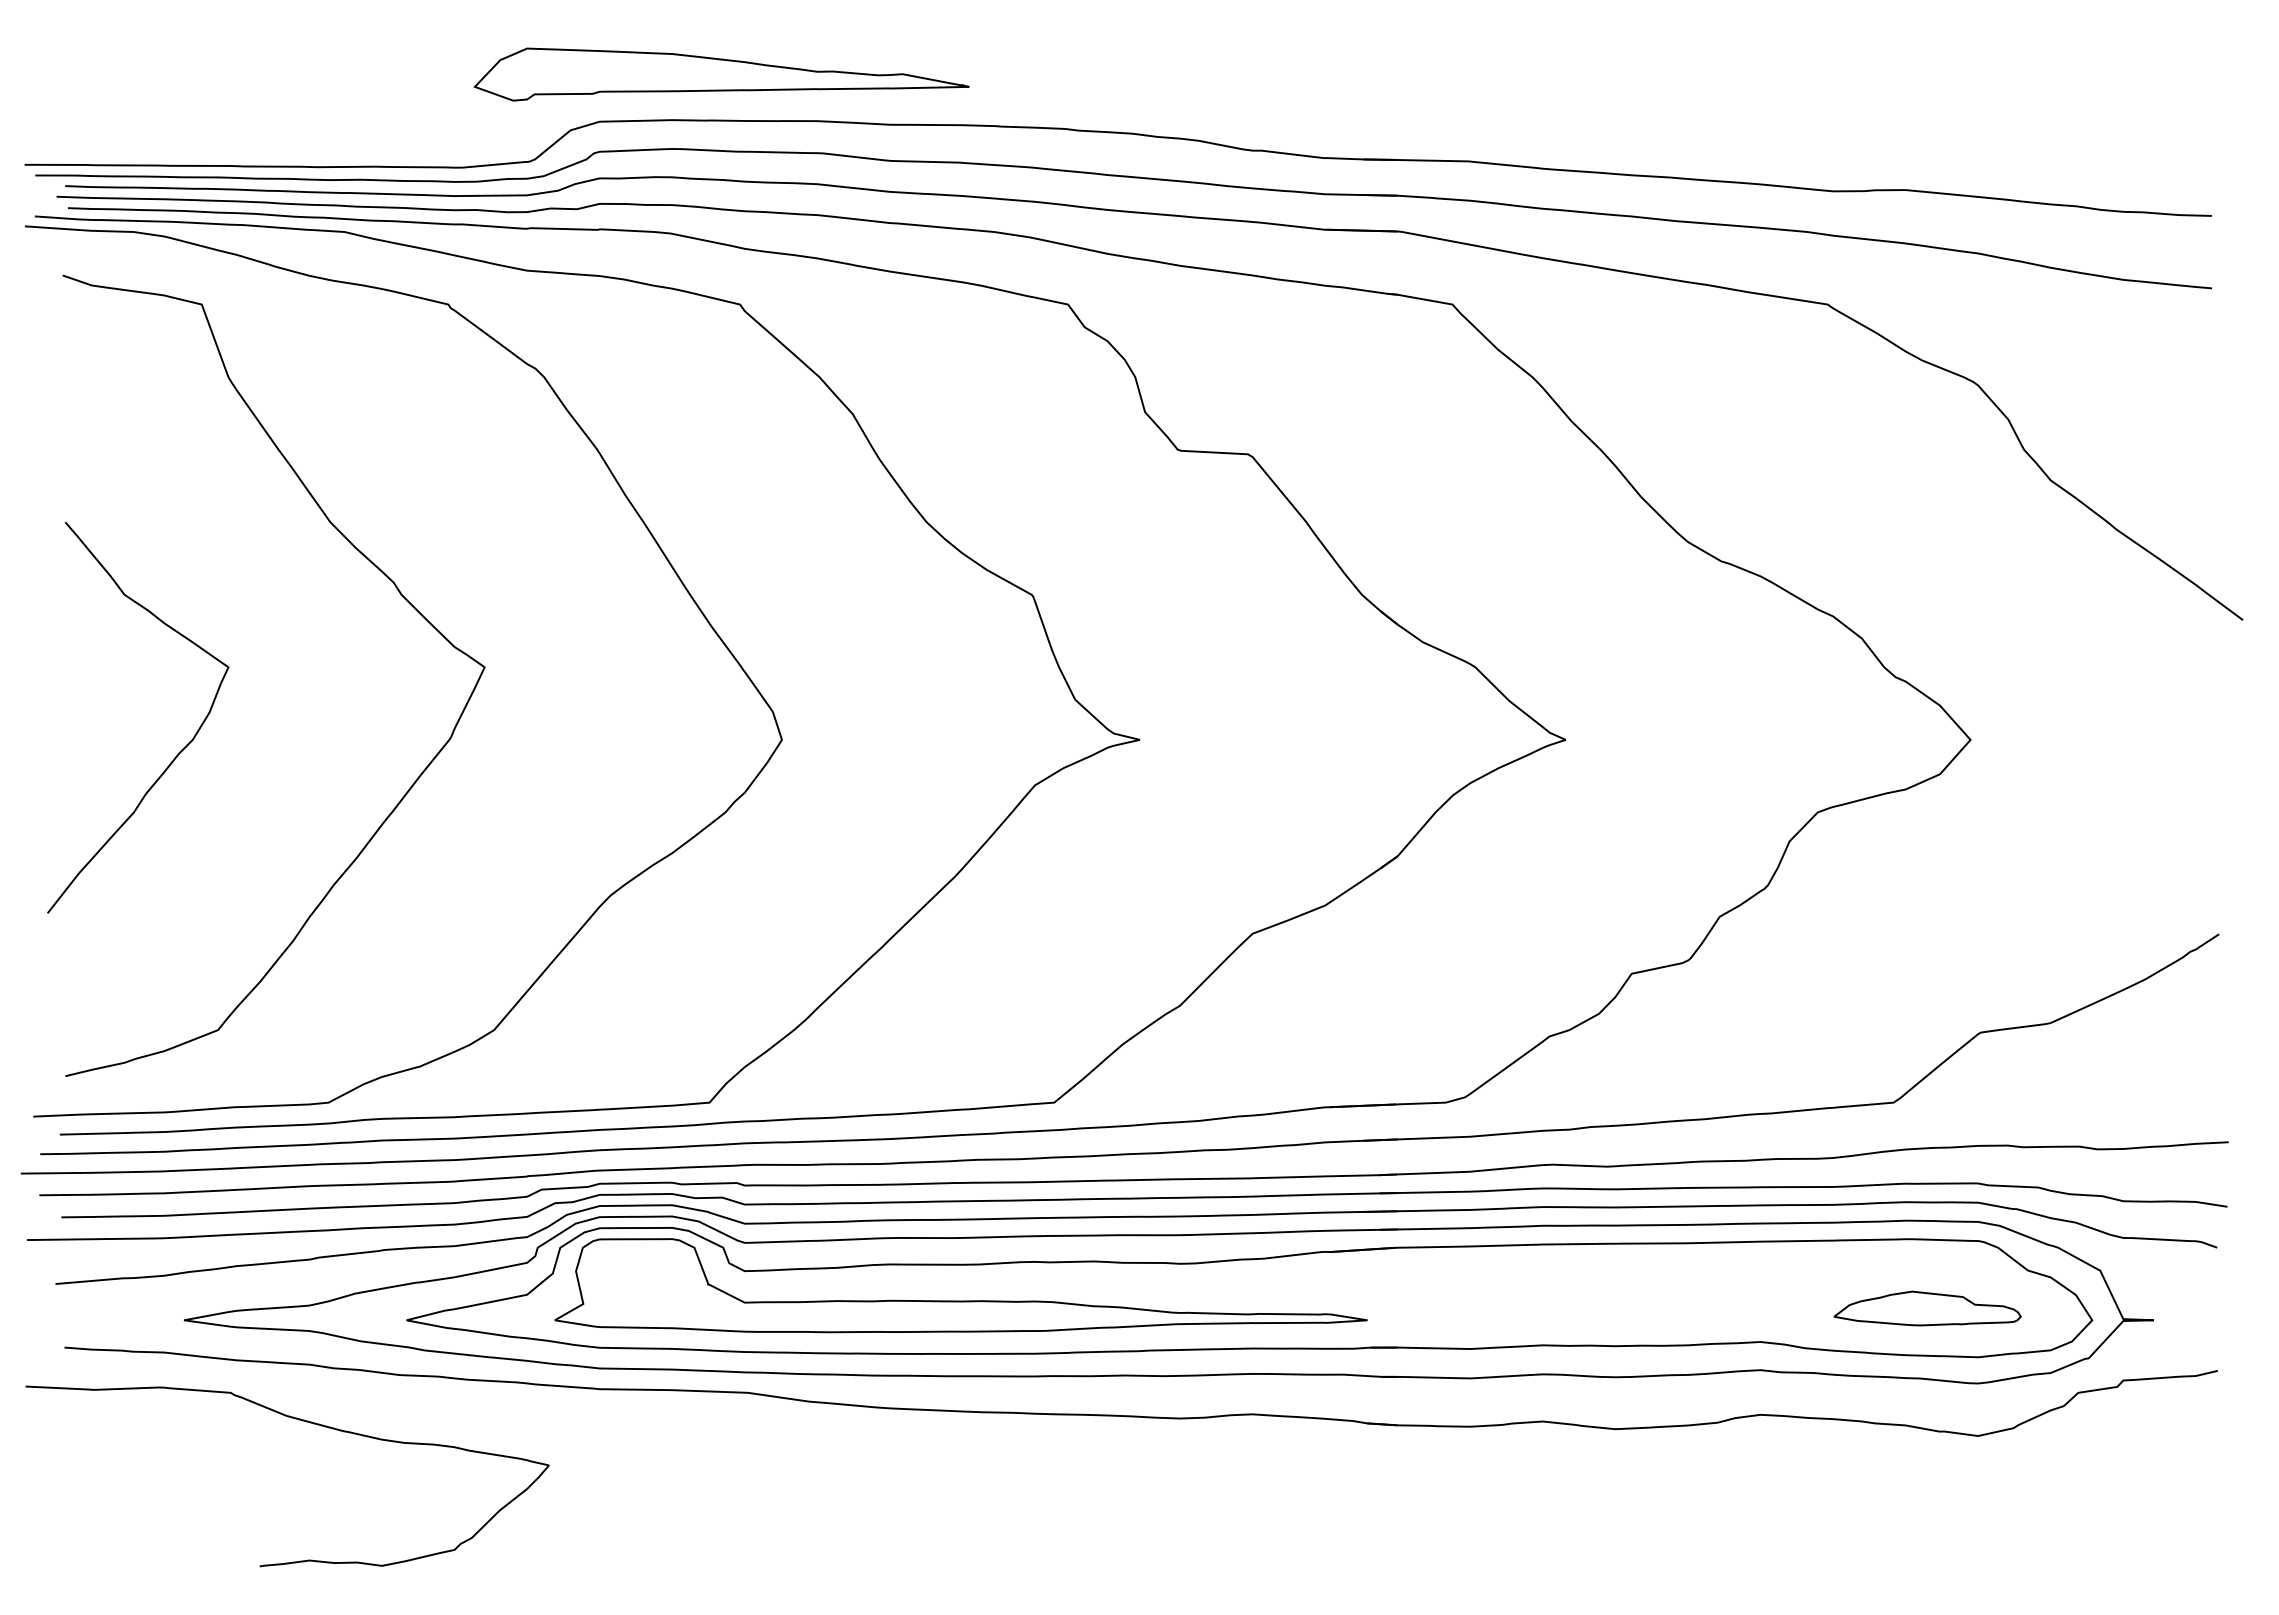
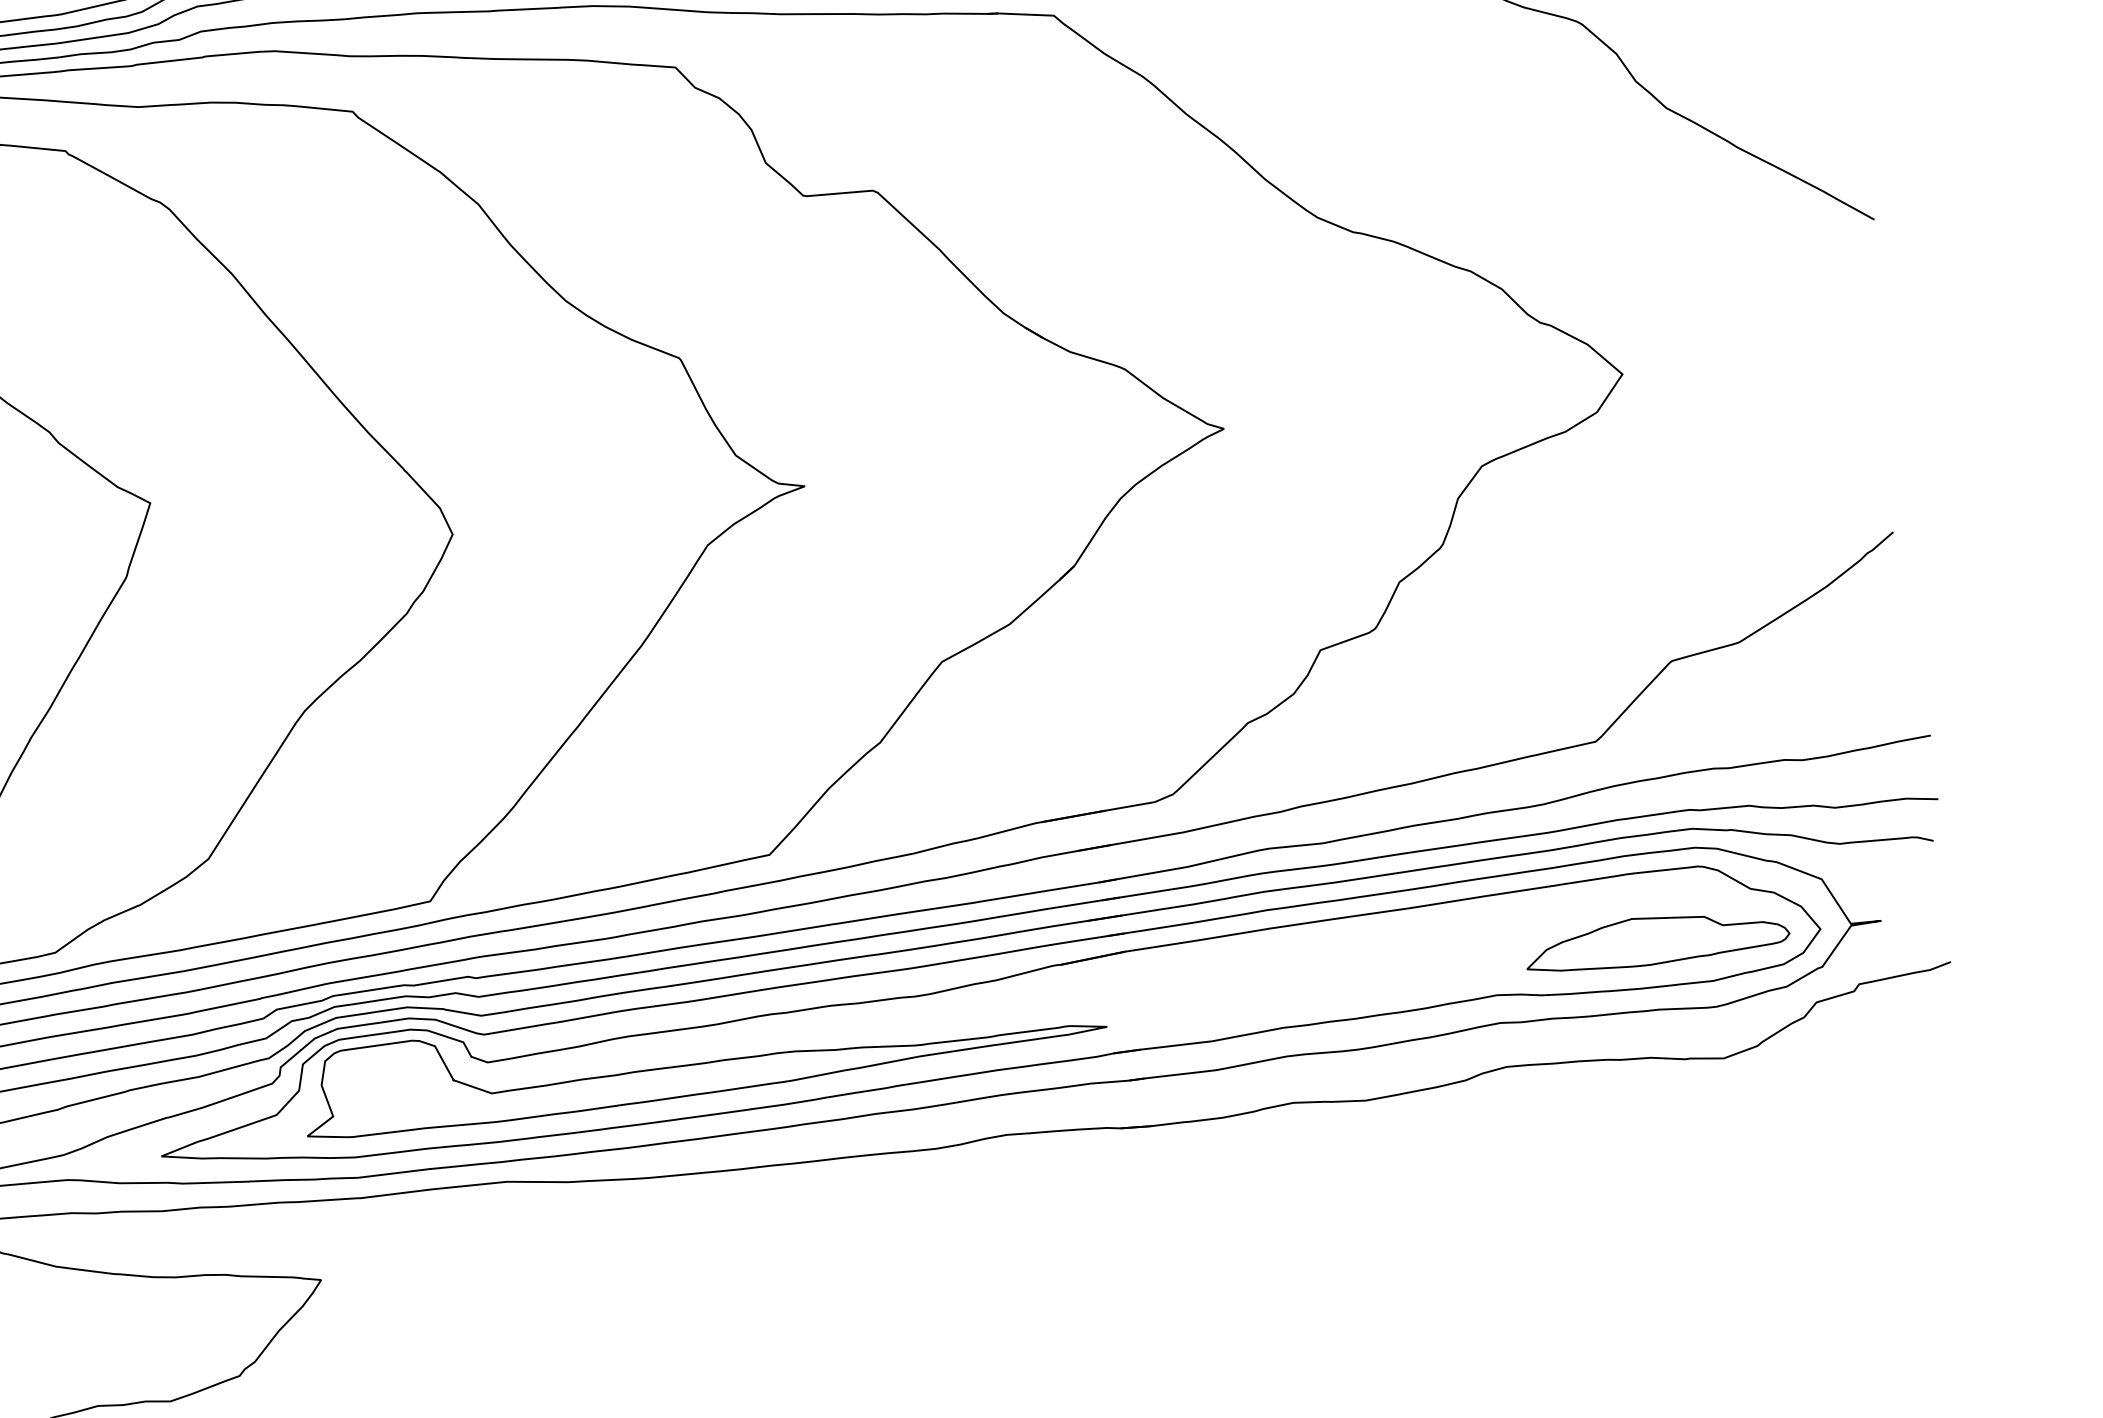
part: (1927, 1308) -> (1656, 939), size x1.43

